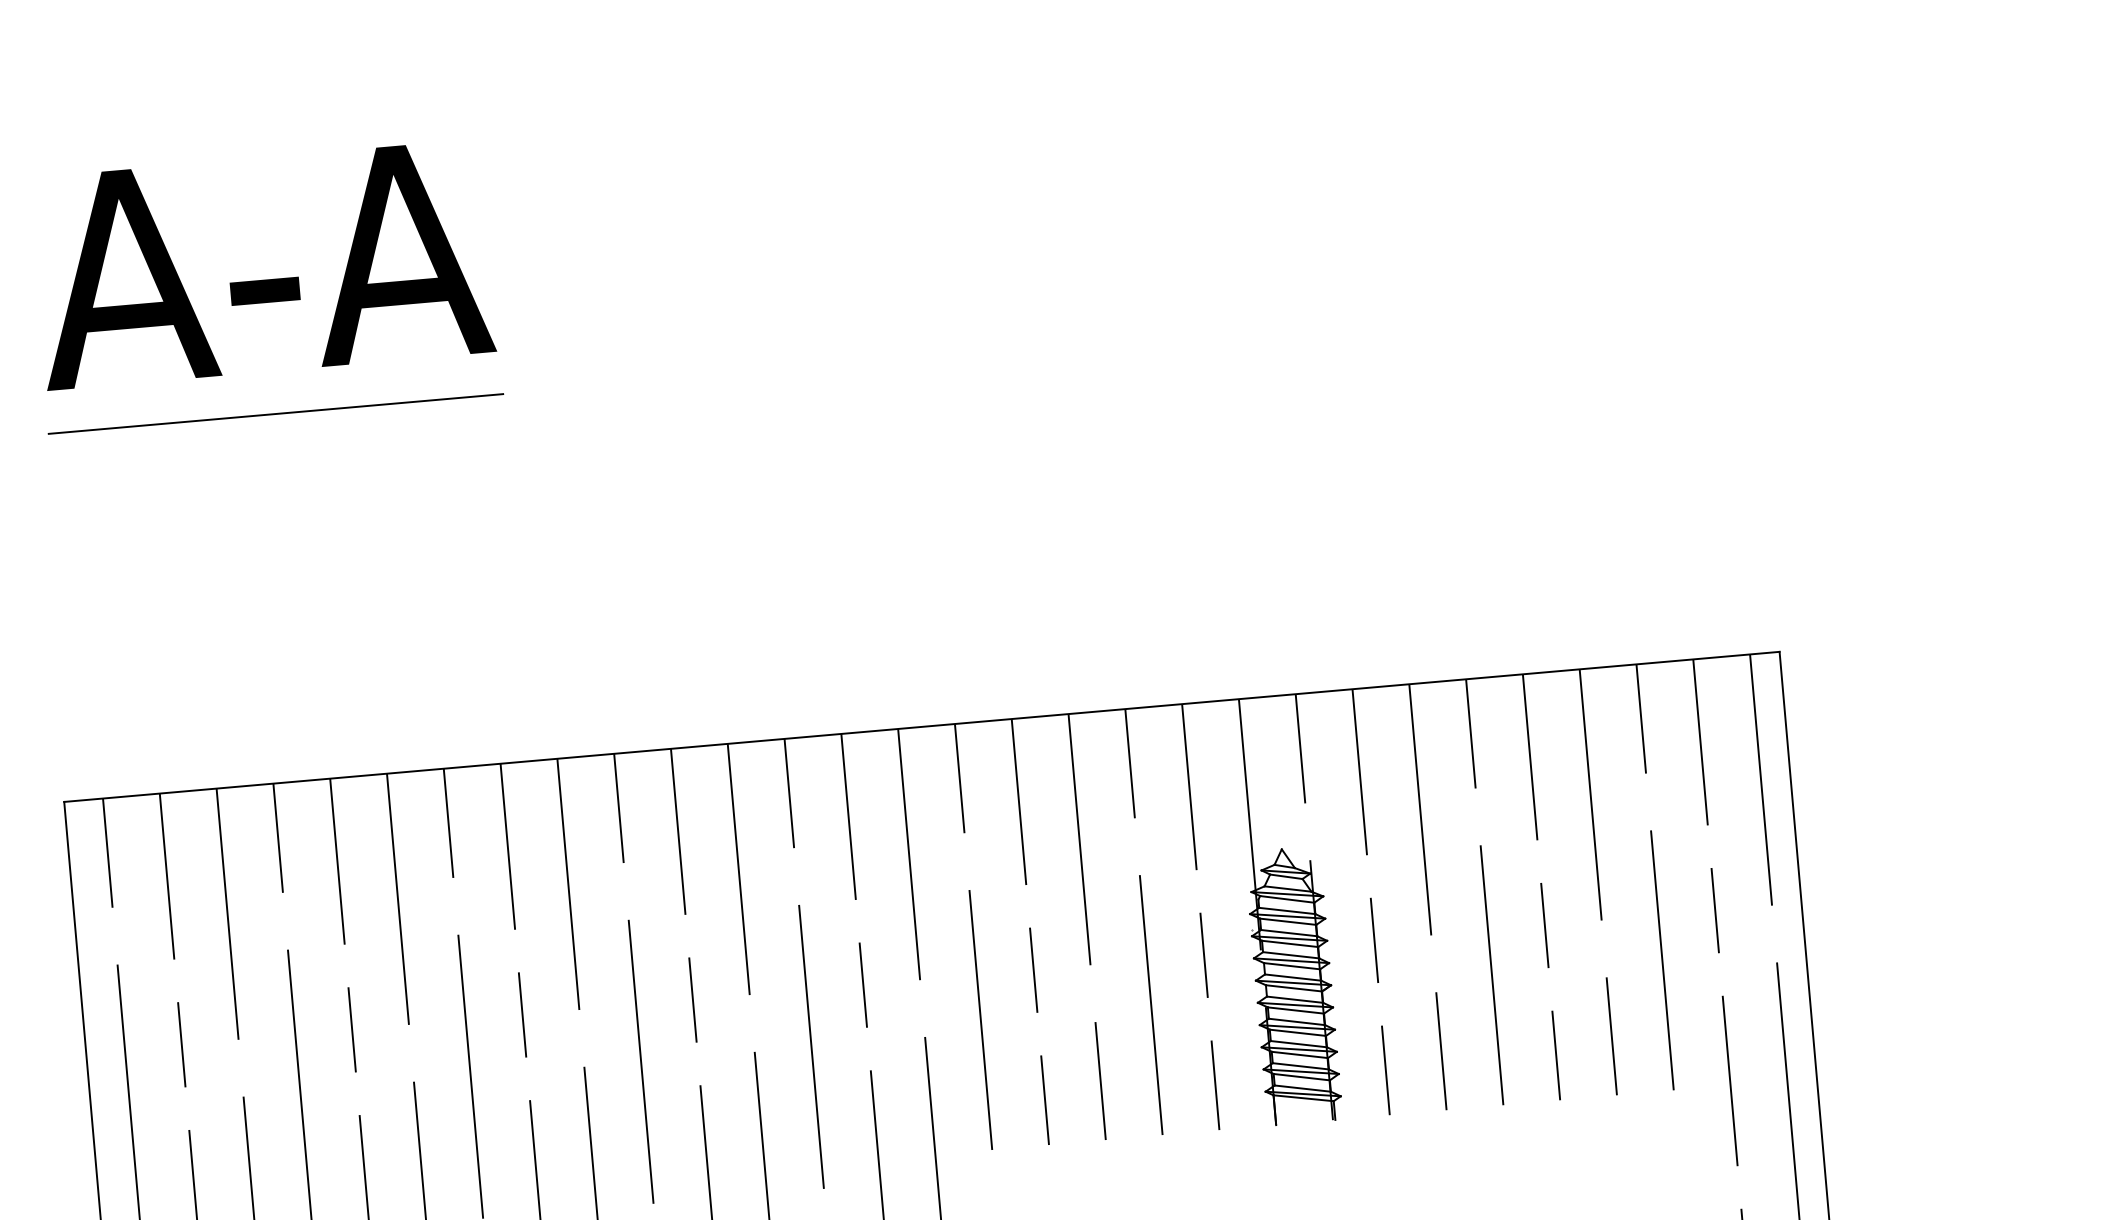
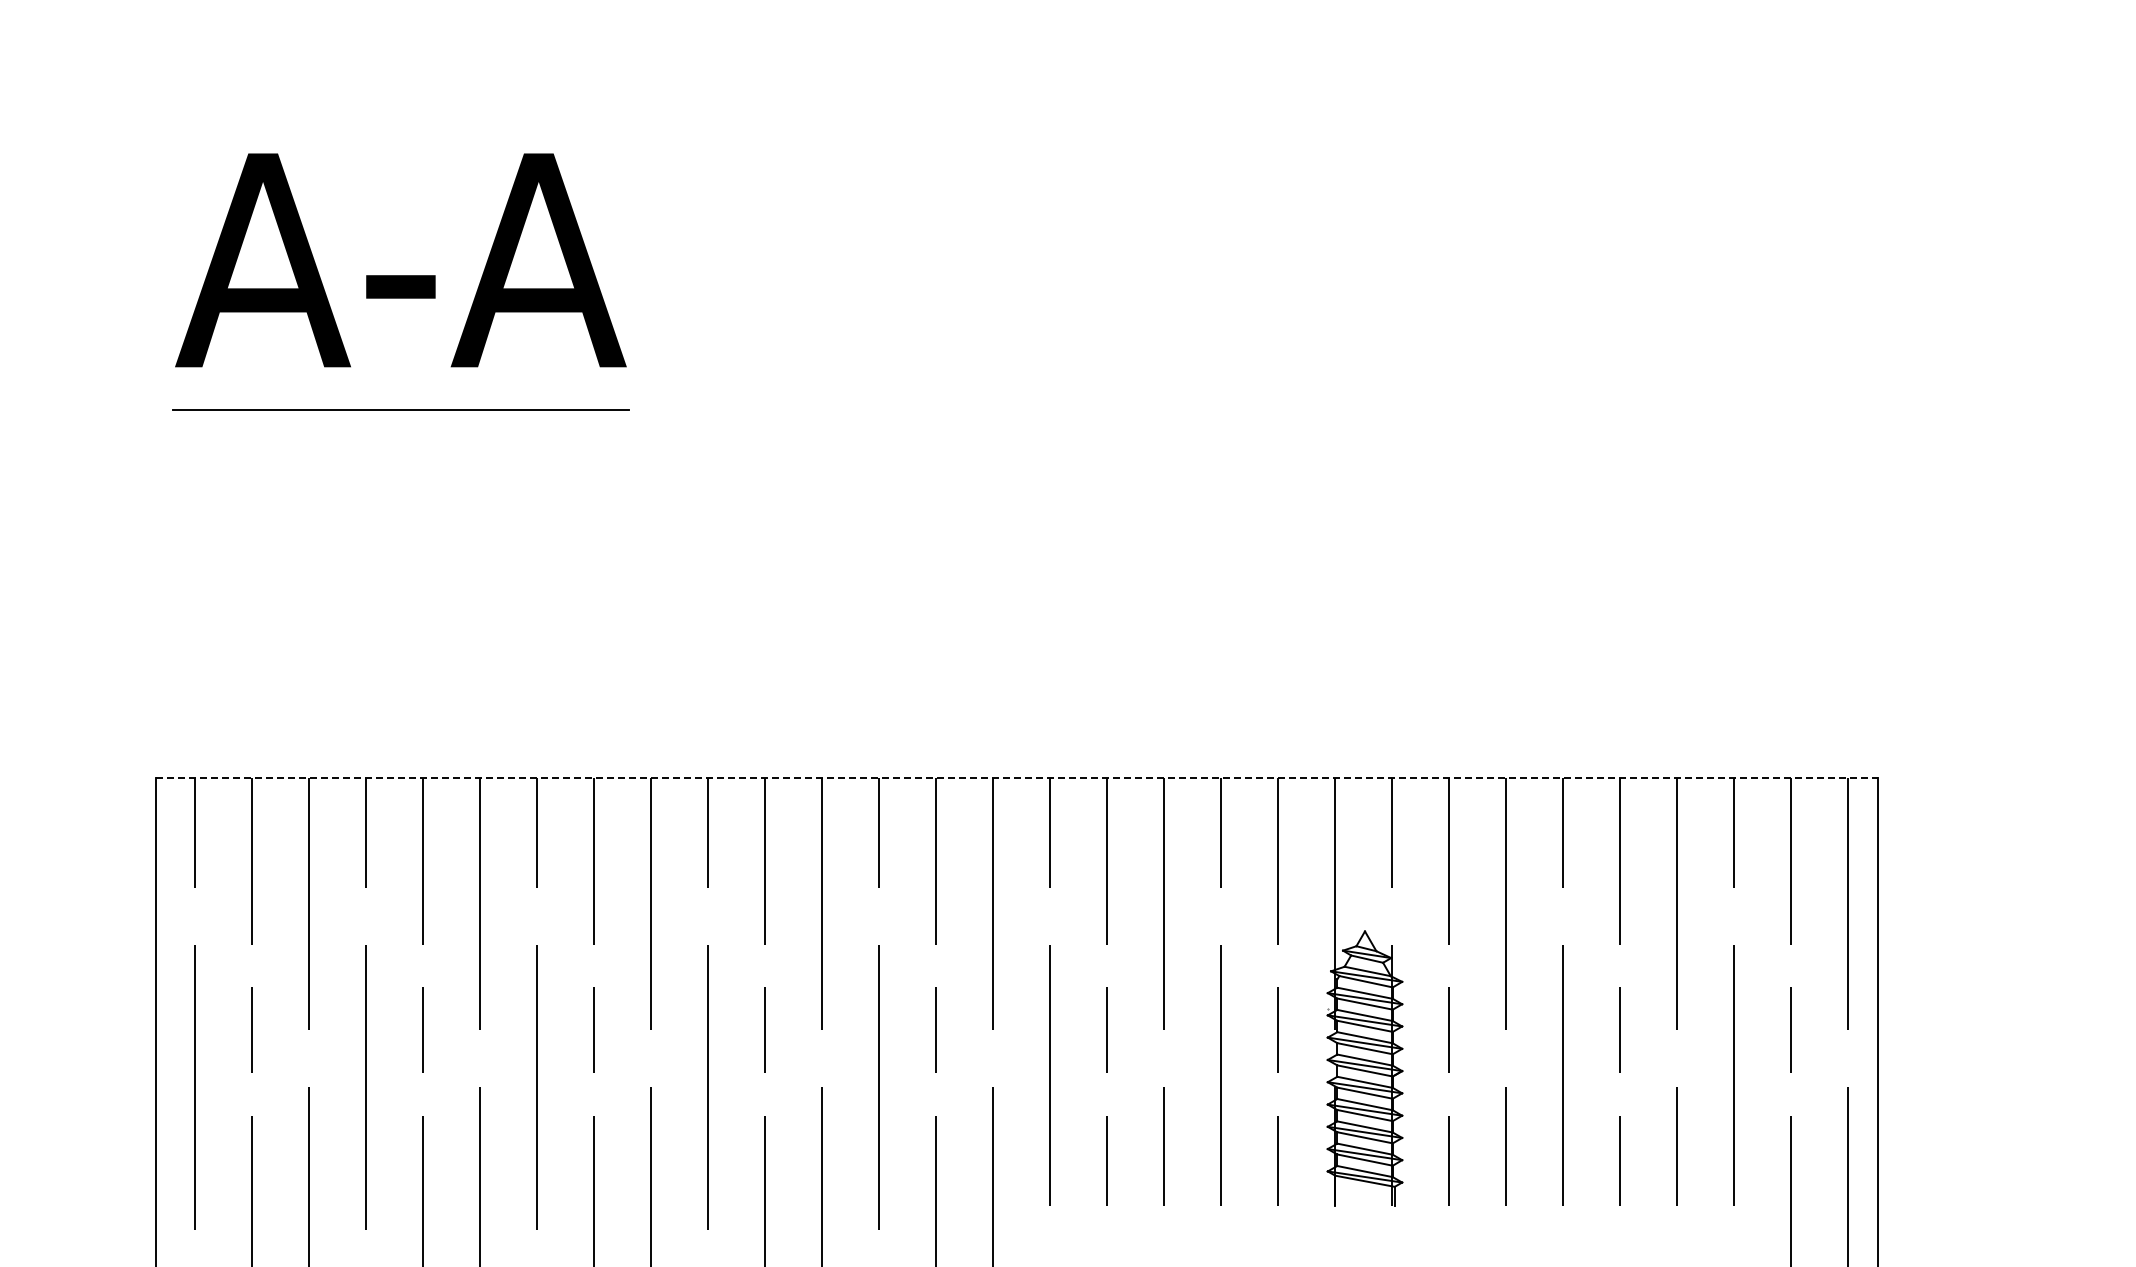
line: (922, 727) -> (1017, 778), solid -> dashed

